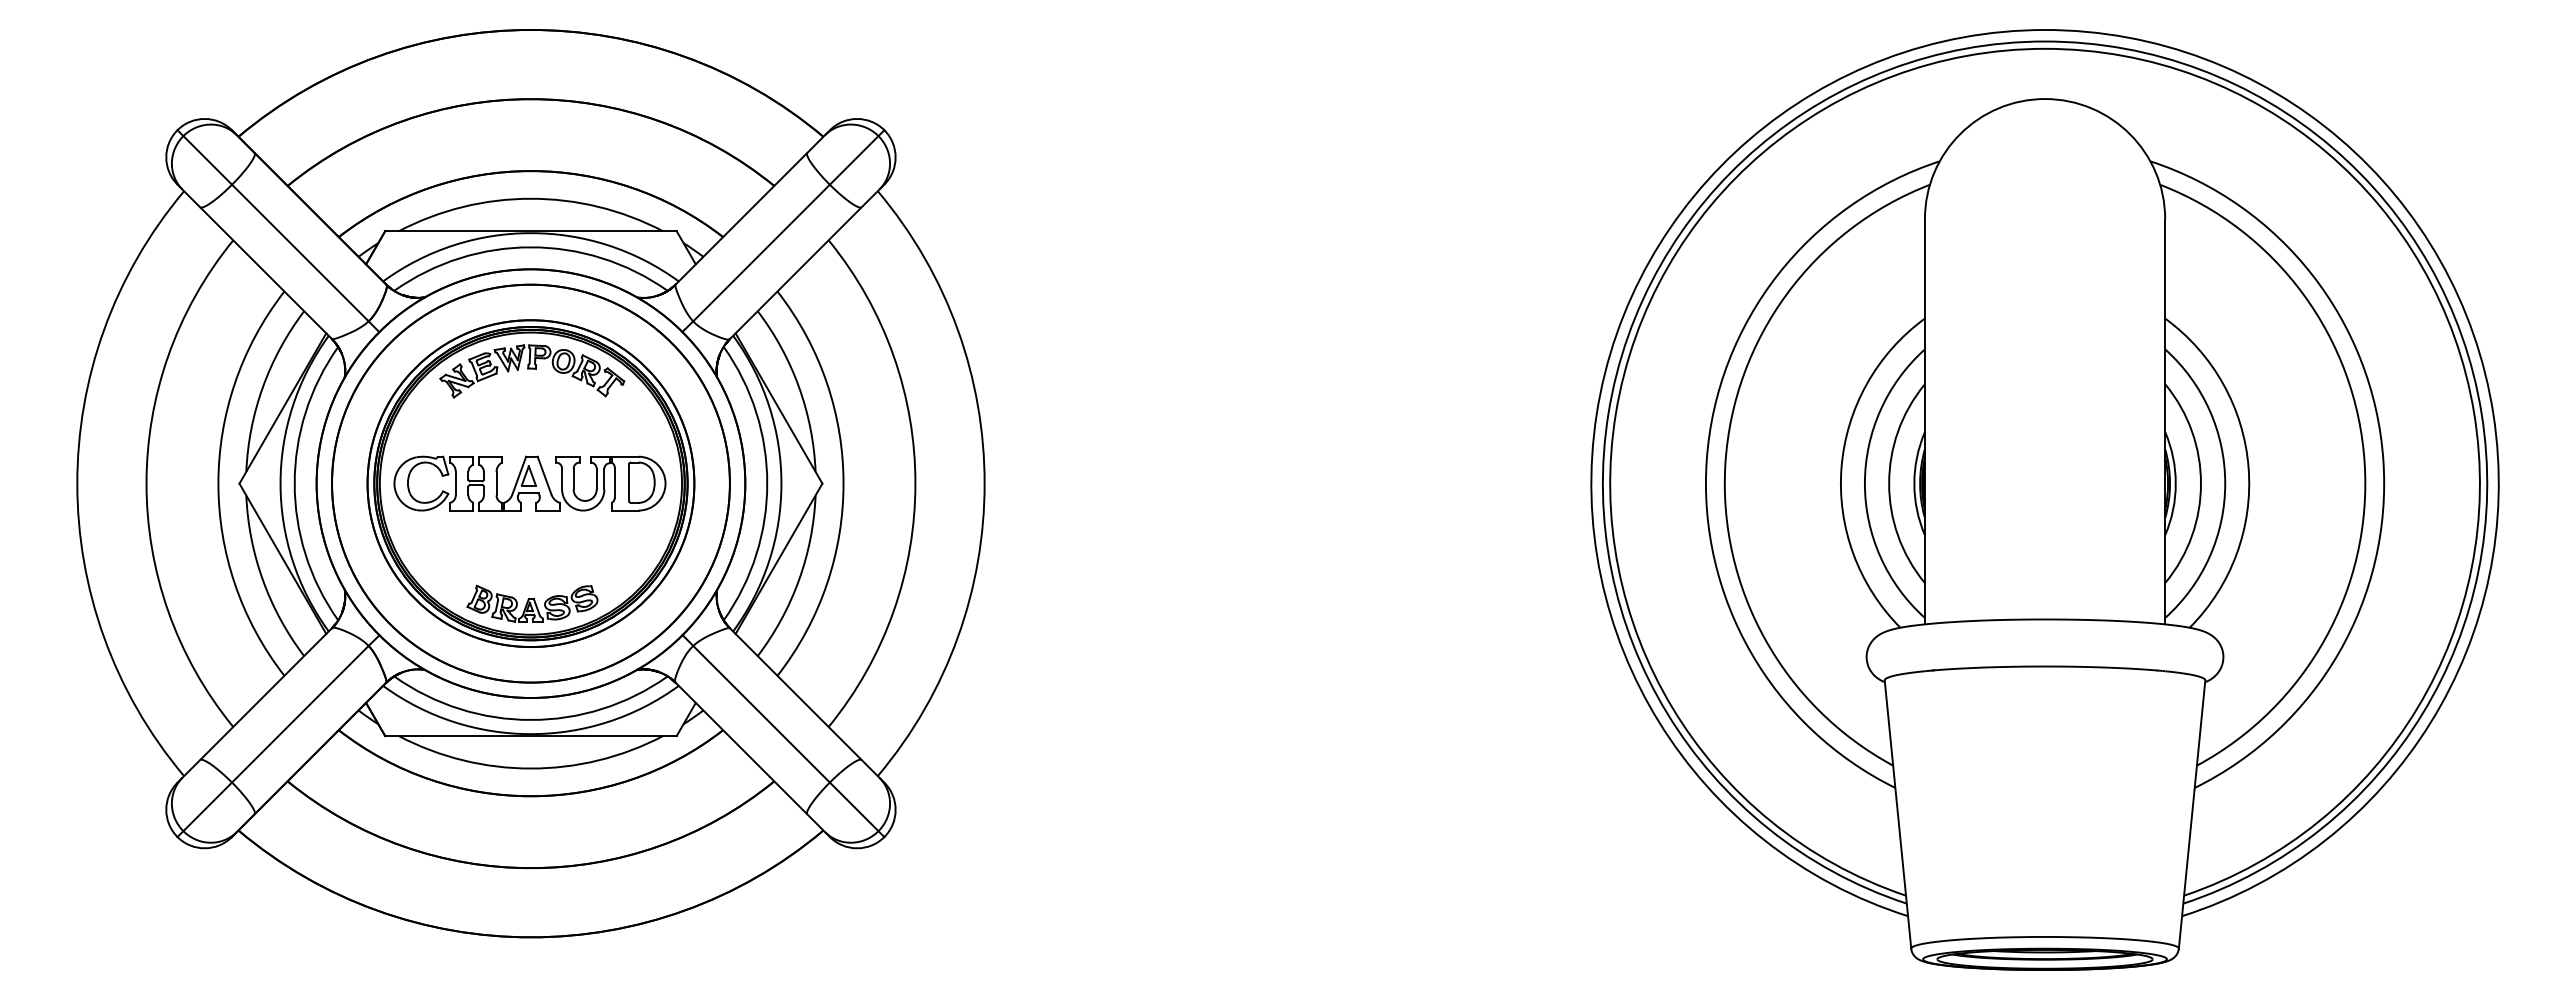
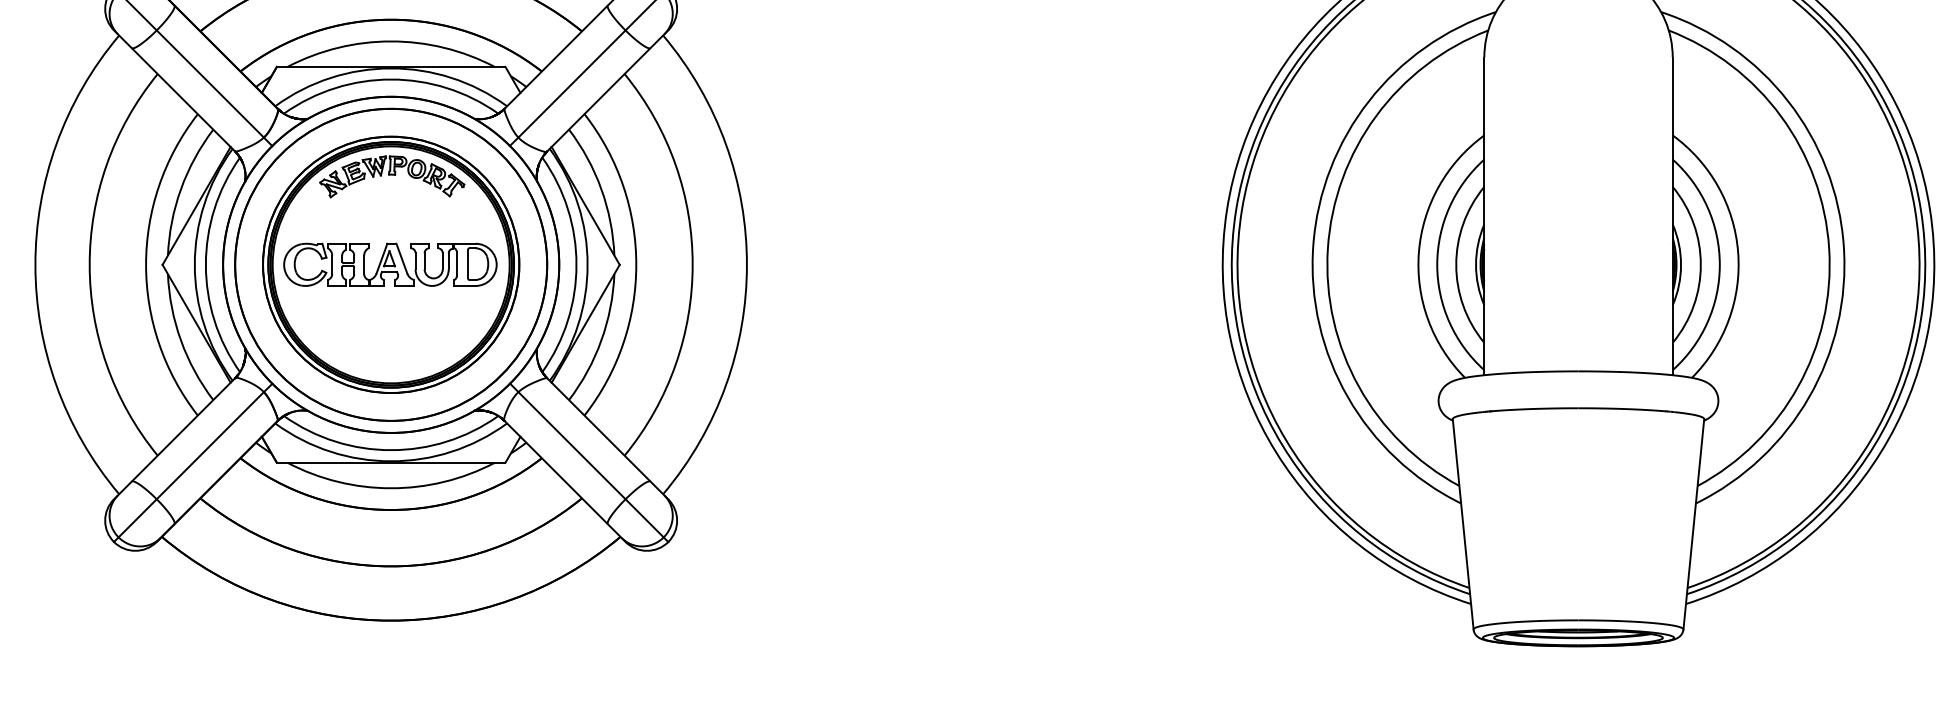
part: (532, 603) -> (392, 358), removed

